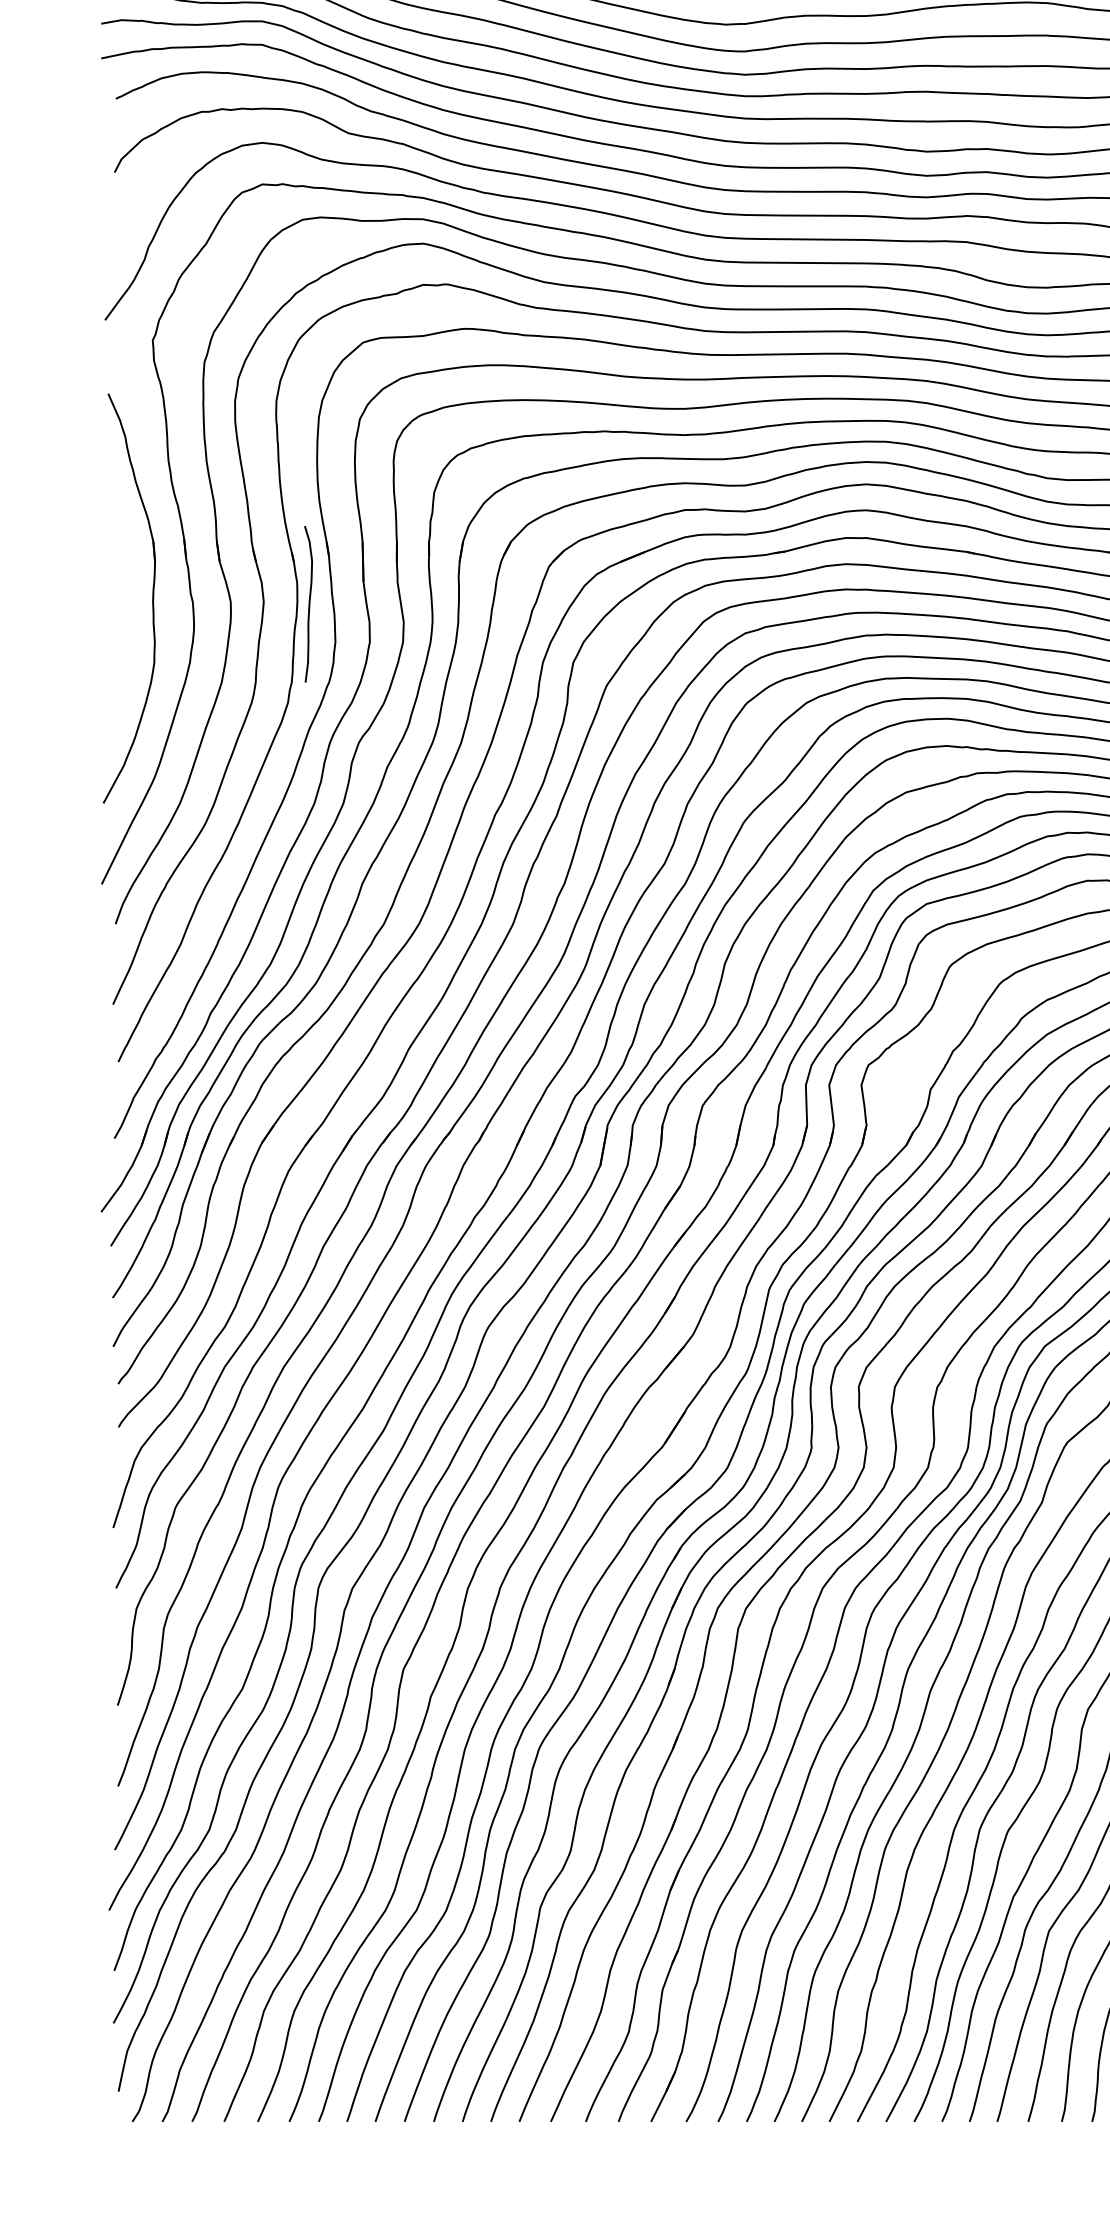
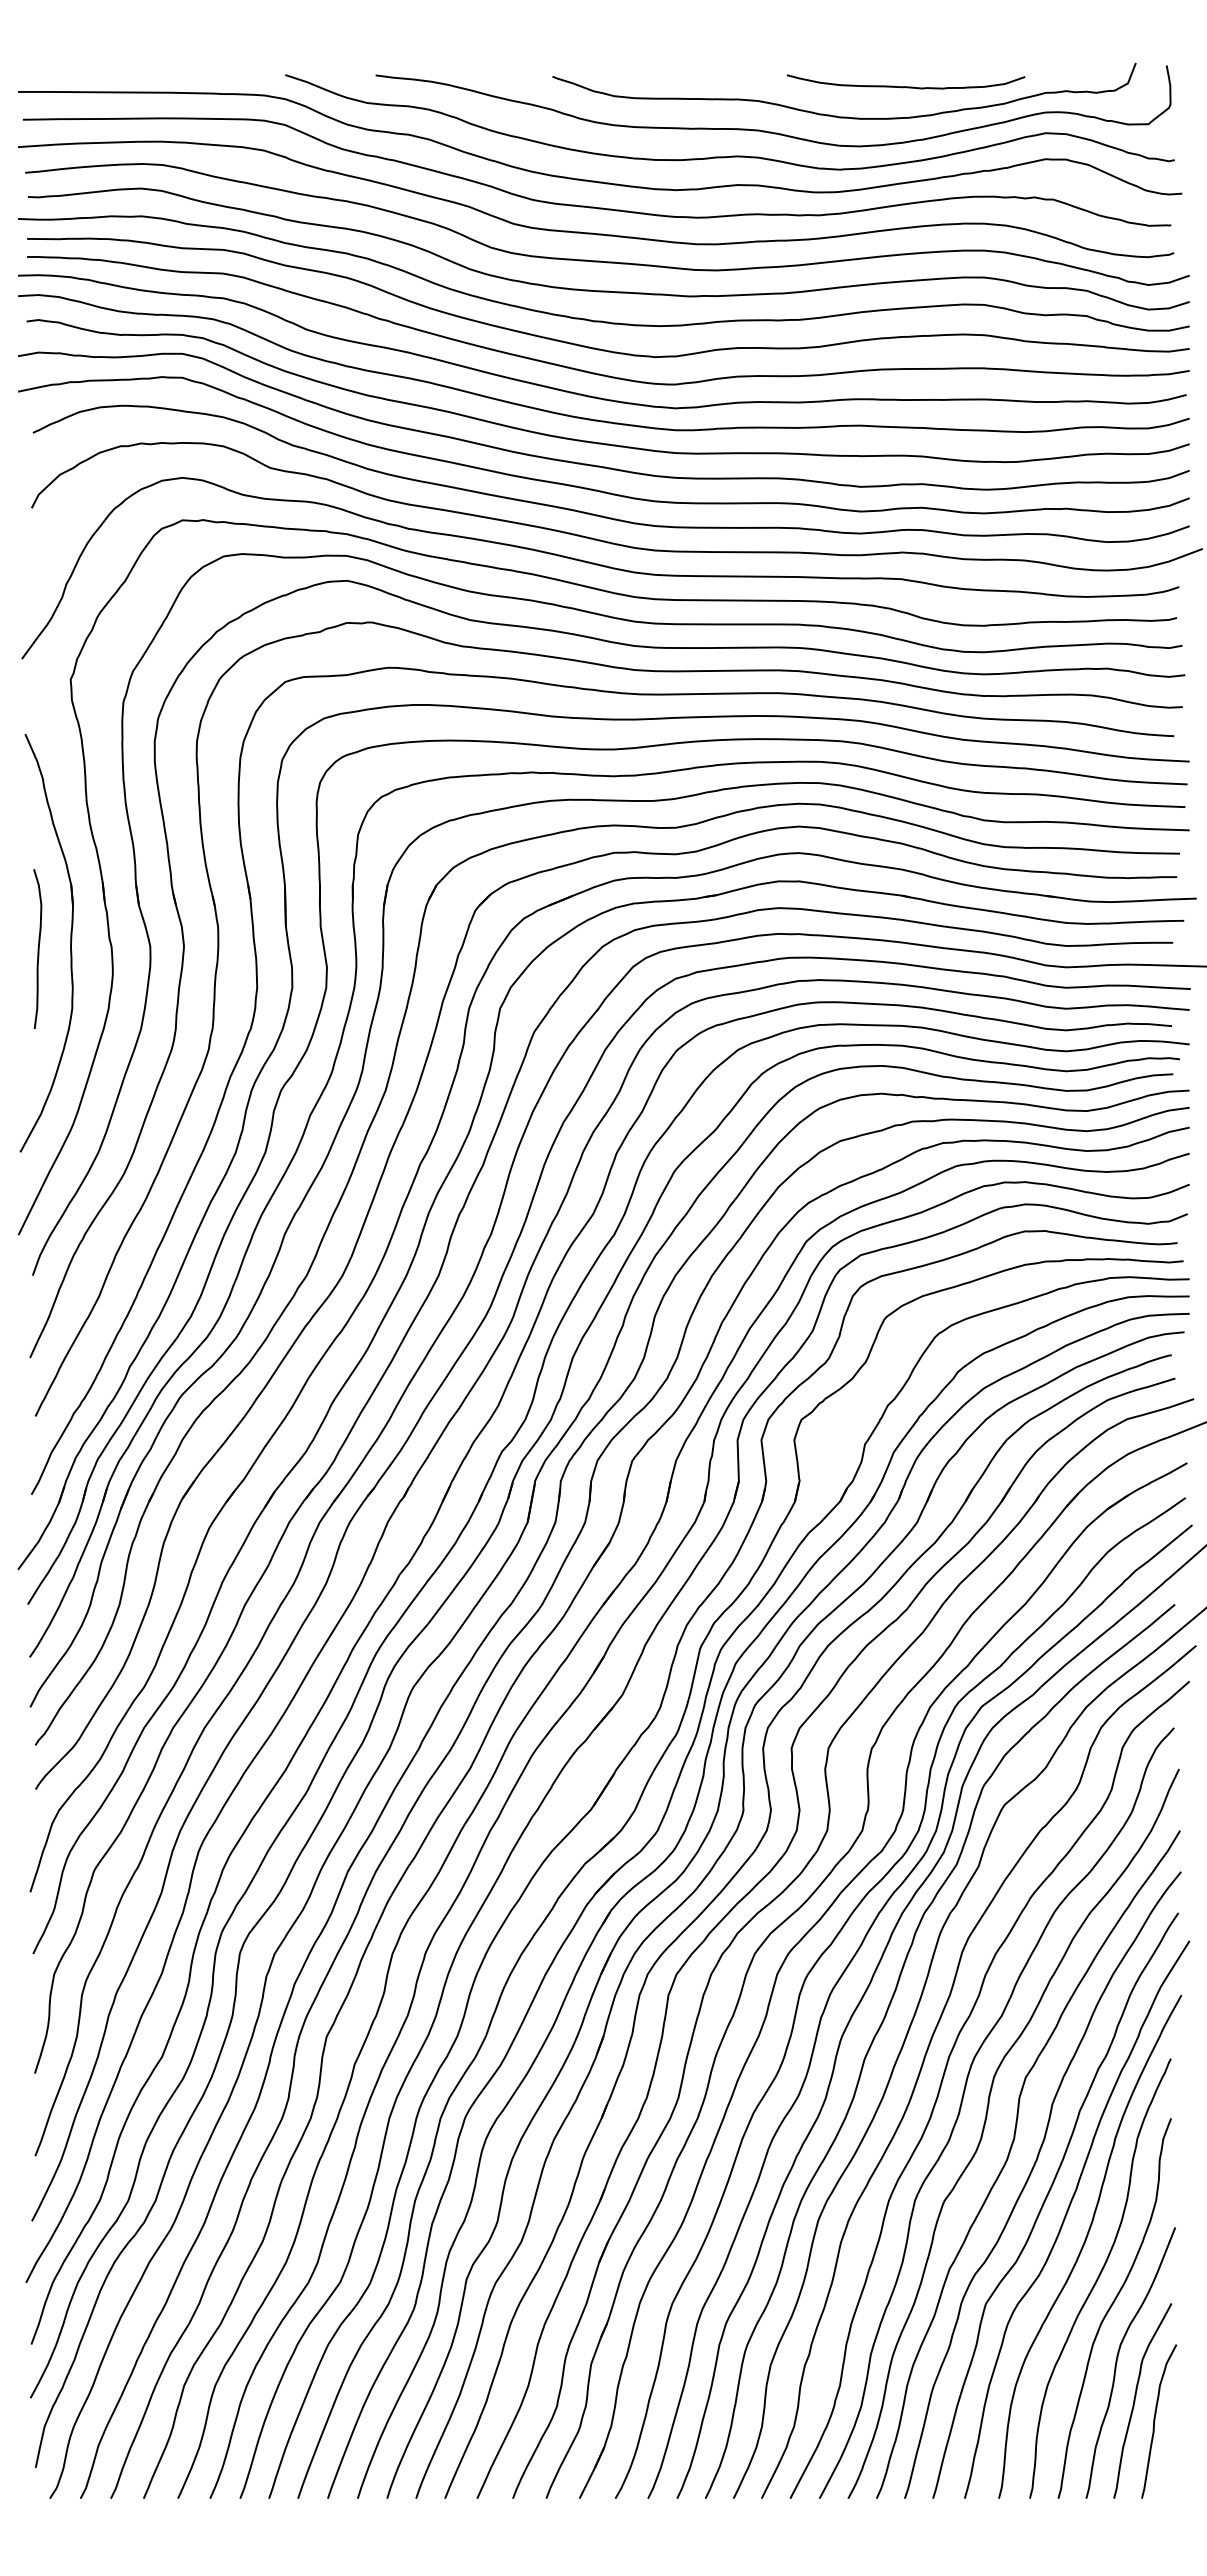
curve: (308, 603) -> (37, 948), moved

